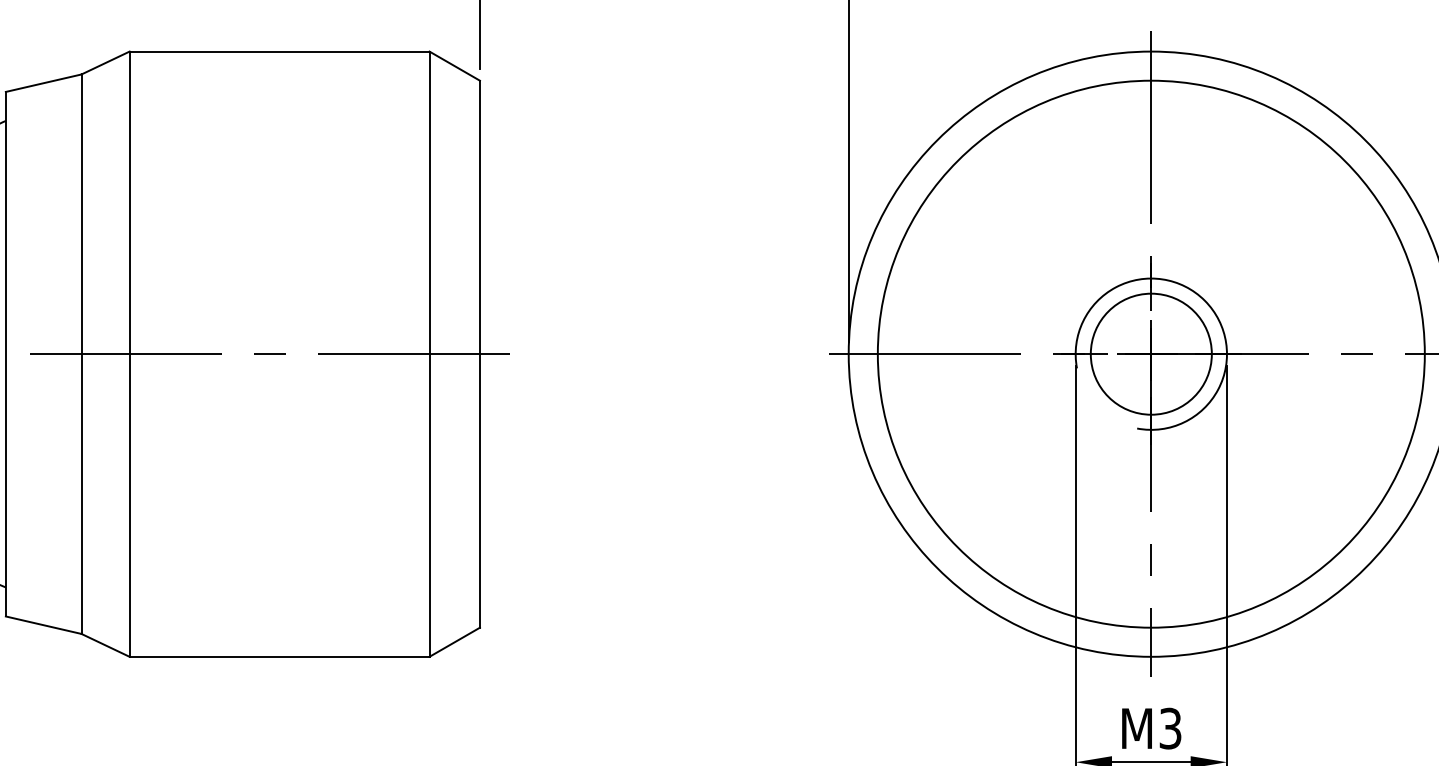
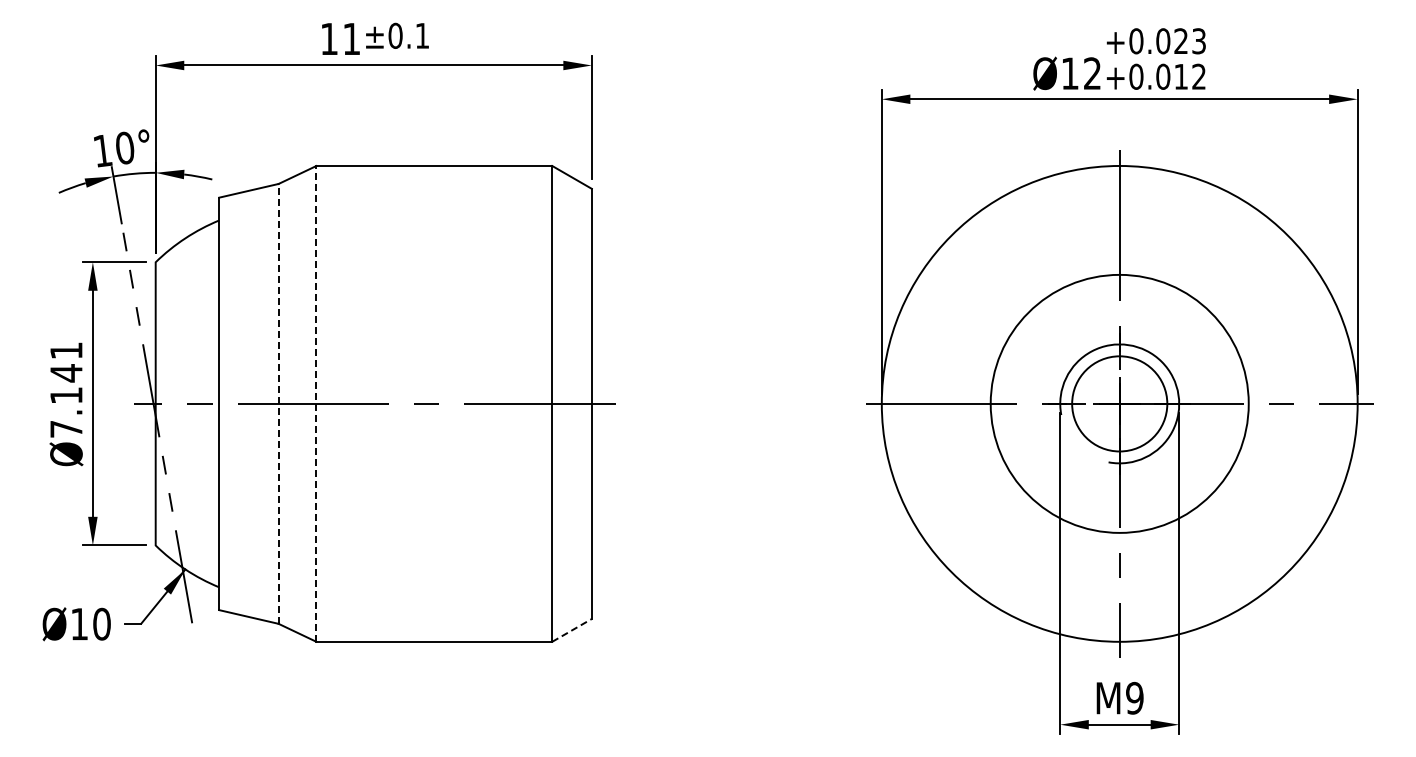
line: (81, 353) -> (278, 403), solid -> dashed
line: (129, 353) -> (316, 403), solid -> dashed
circle: (1151, 353) -> (1119, 403), size x0.6
line: (455, 642) -> (572, 630), solid -> dashed
text: (1170, 728) -> (1134, 698), M3 -> M9

